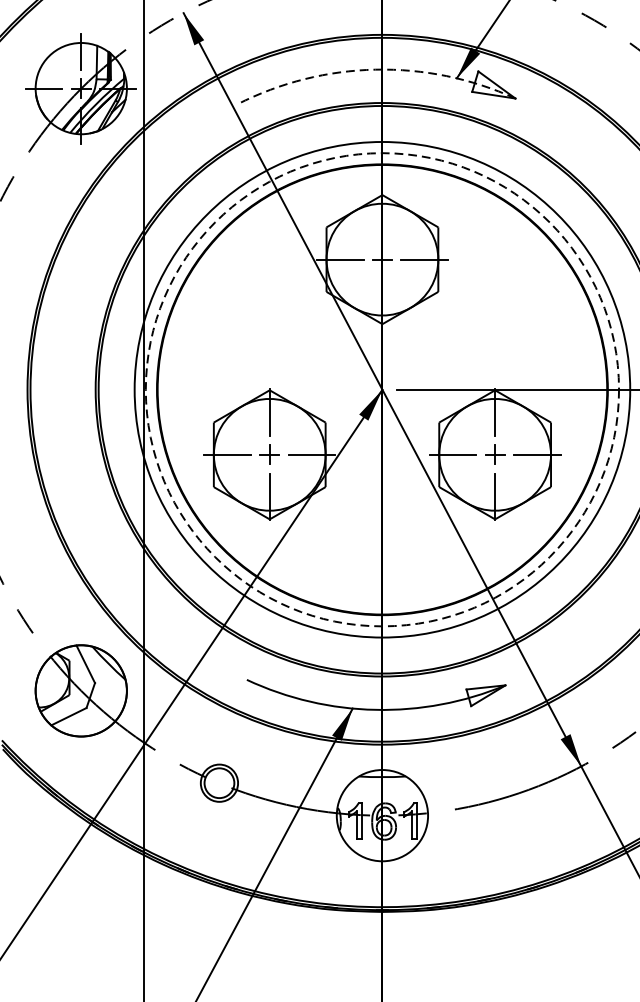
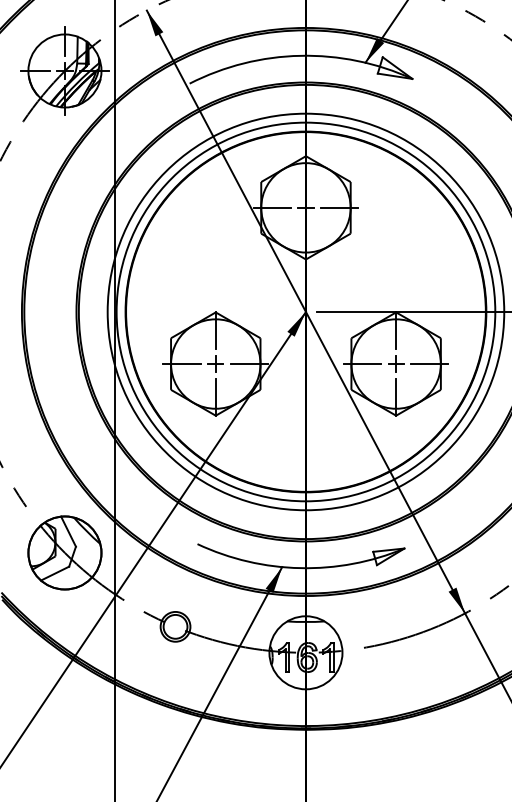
arc: (375, 69) -> (300, 55), dashed -> solid
circle: (381, 389) -> (305, 311), dashed -> solid

